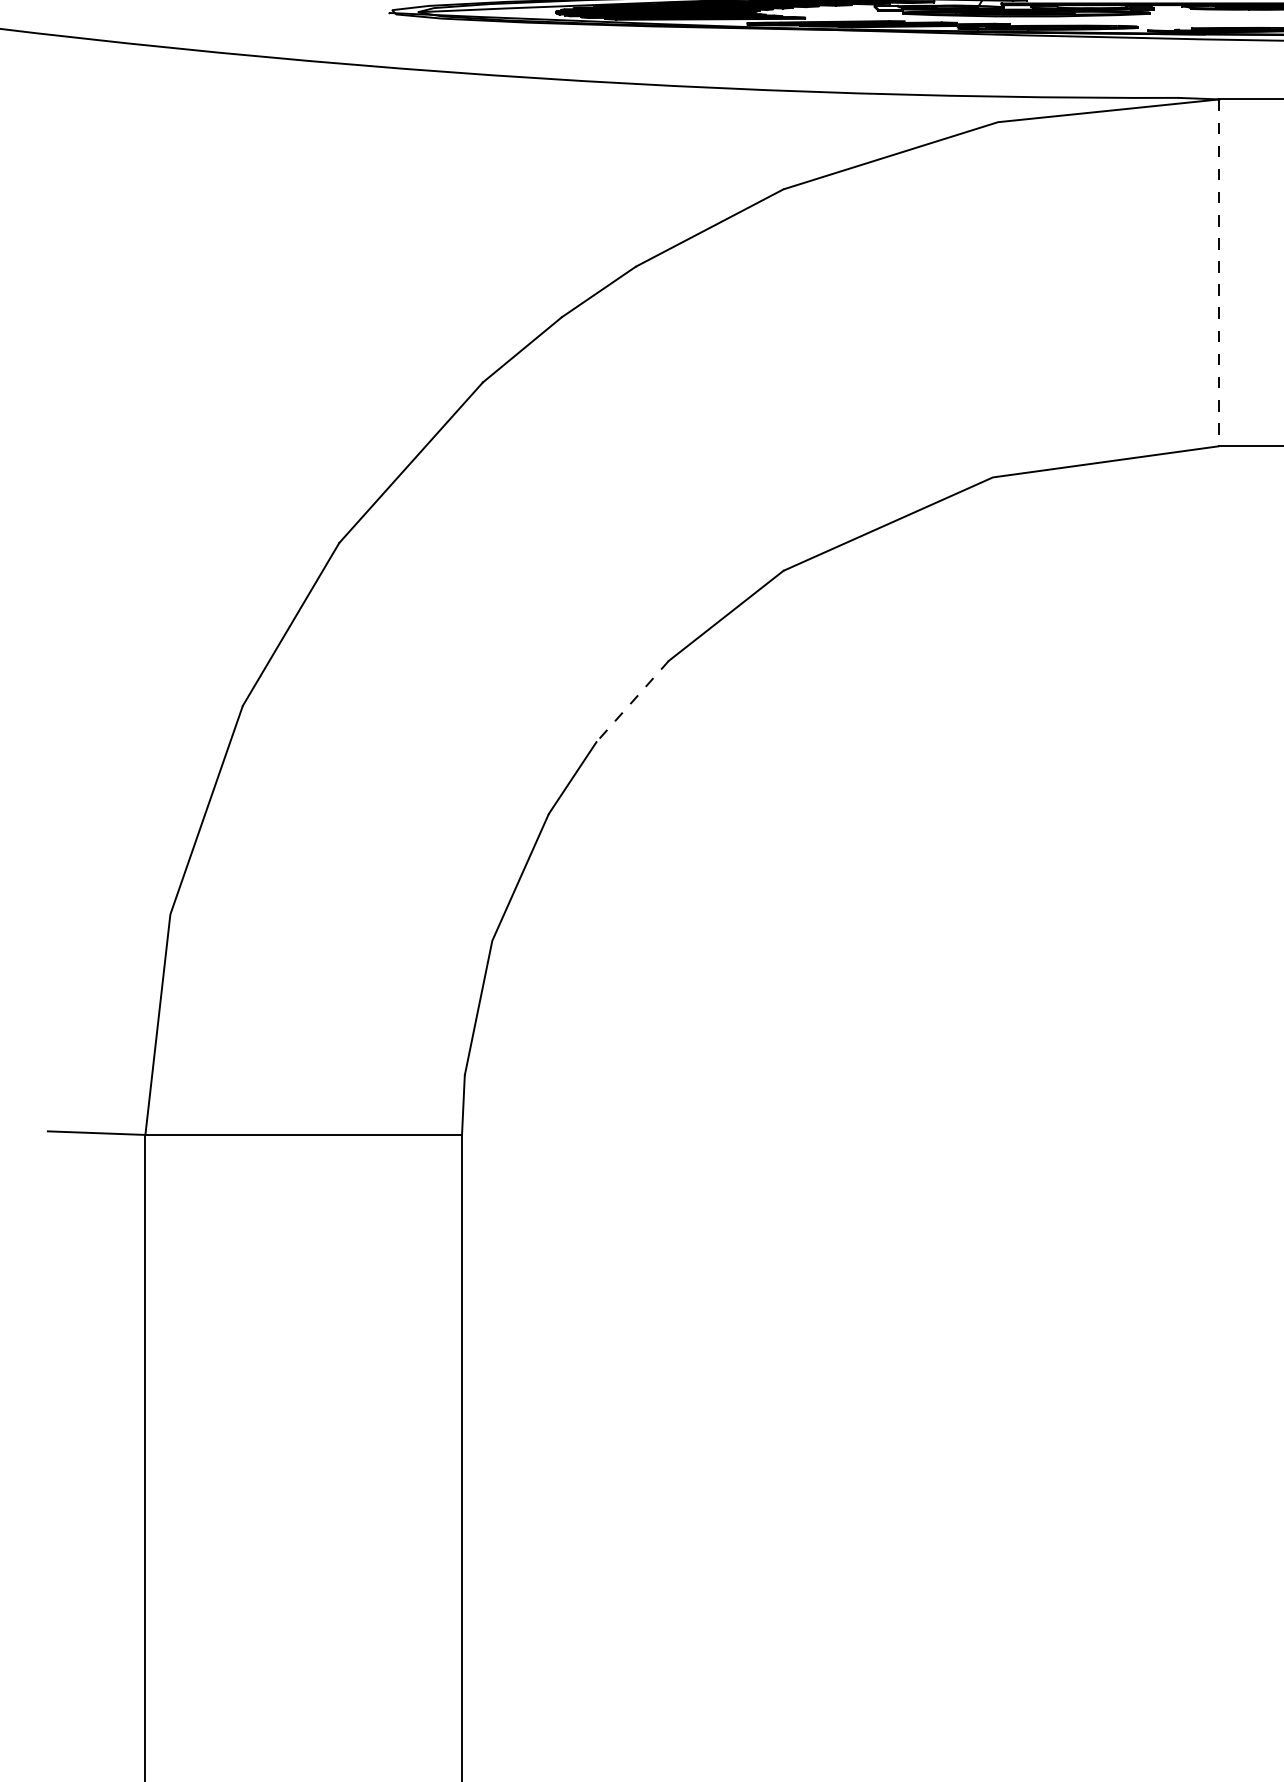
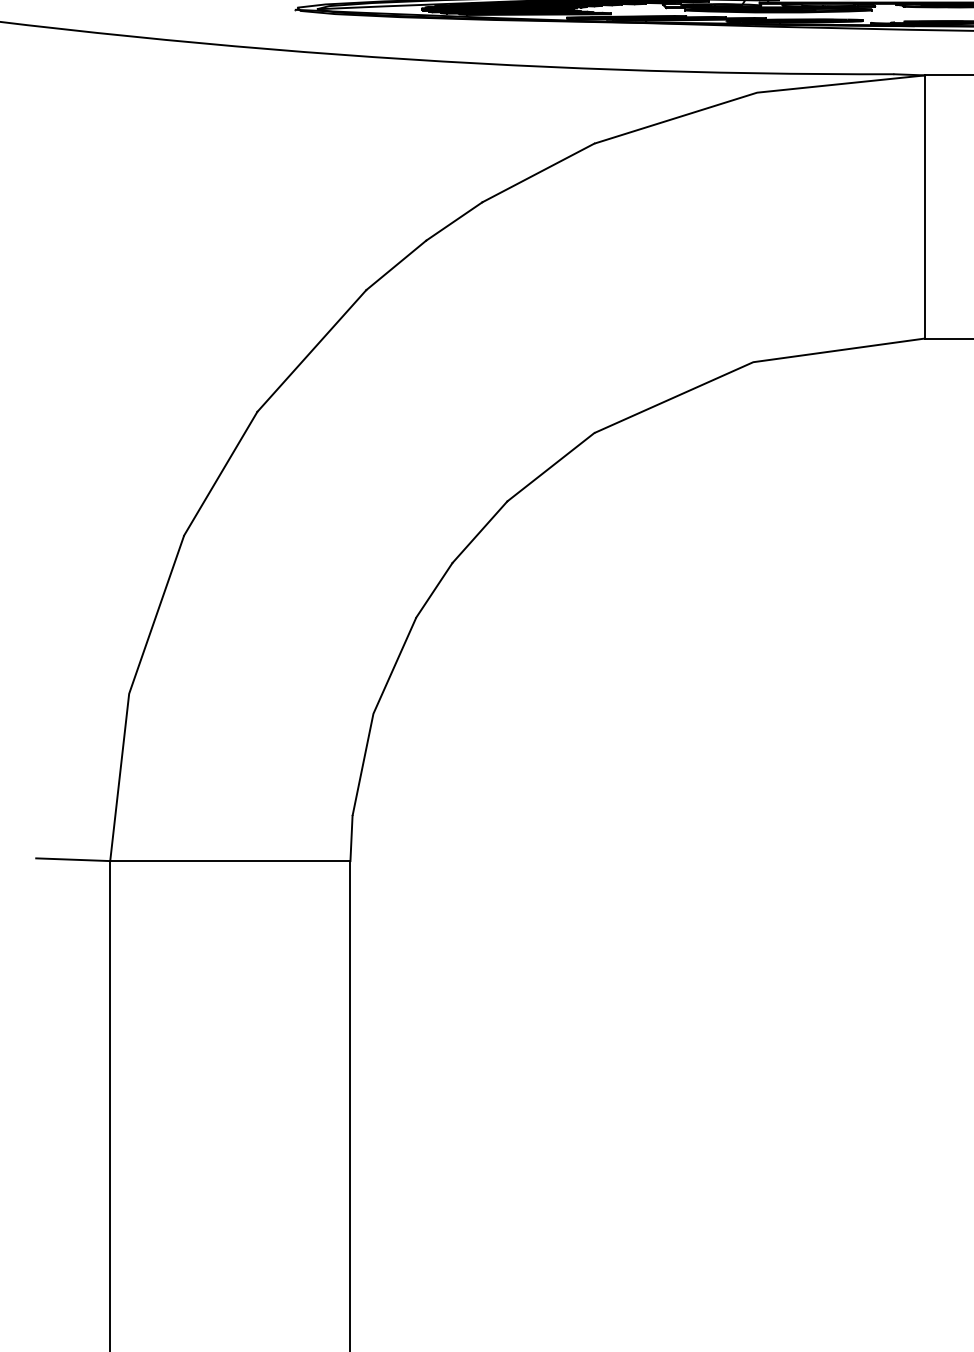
line: (1219, 272) -> (925, 206), dashed -> solid
line: (632, 701) -> (479, 532), dashed -> solid

